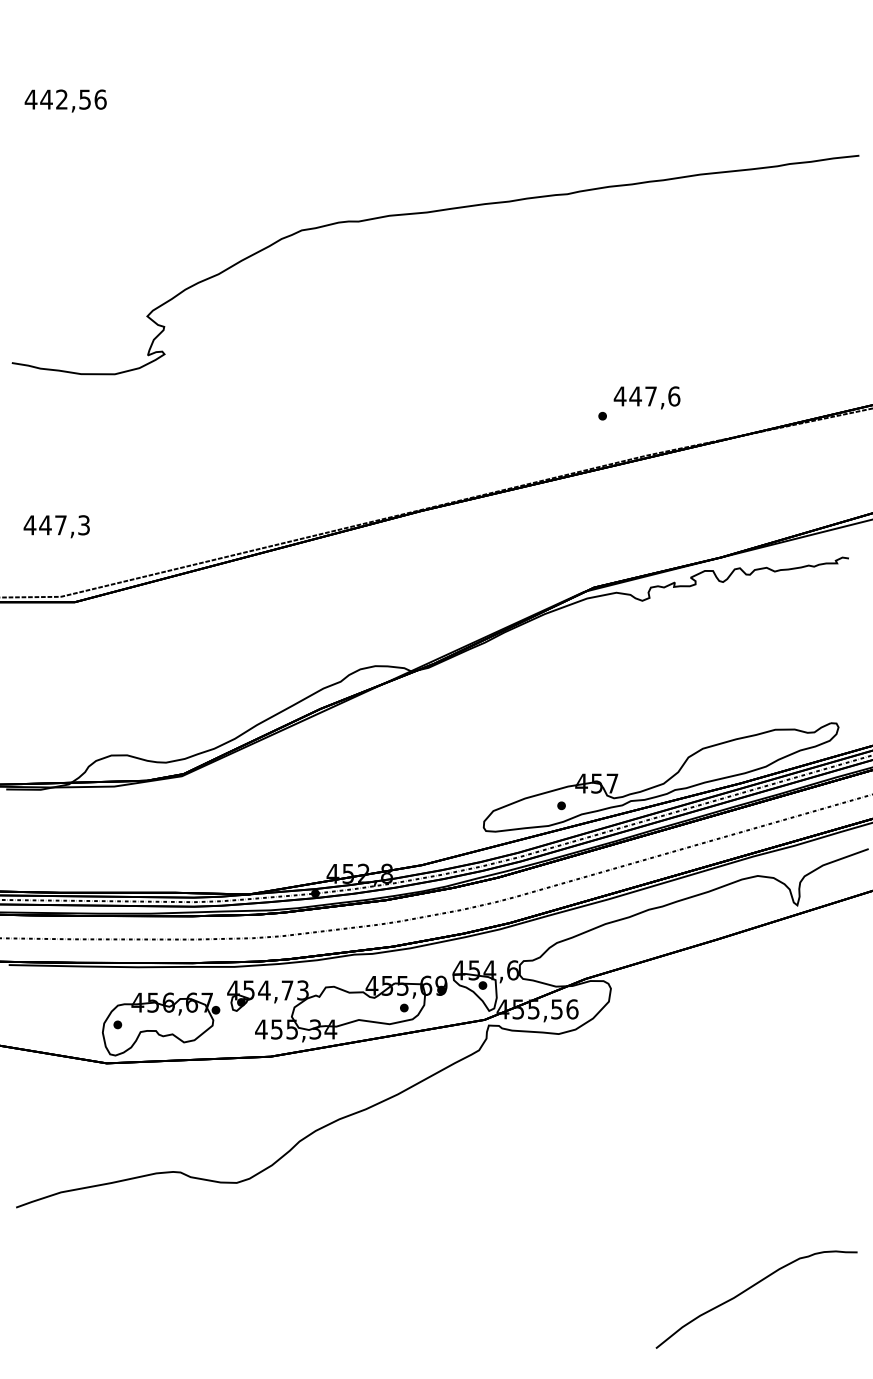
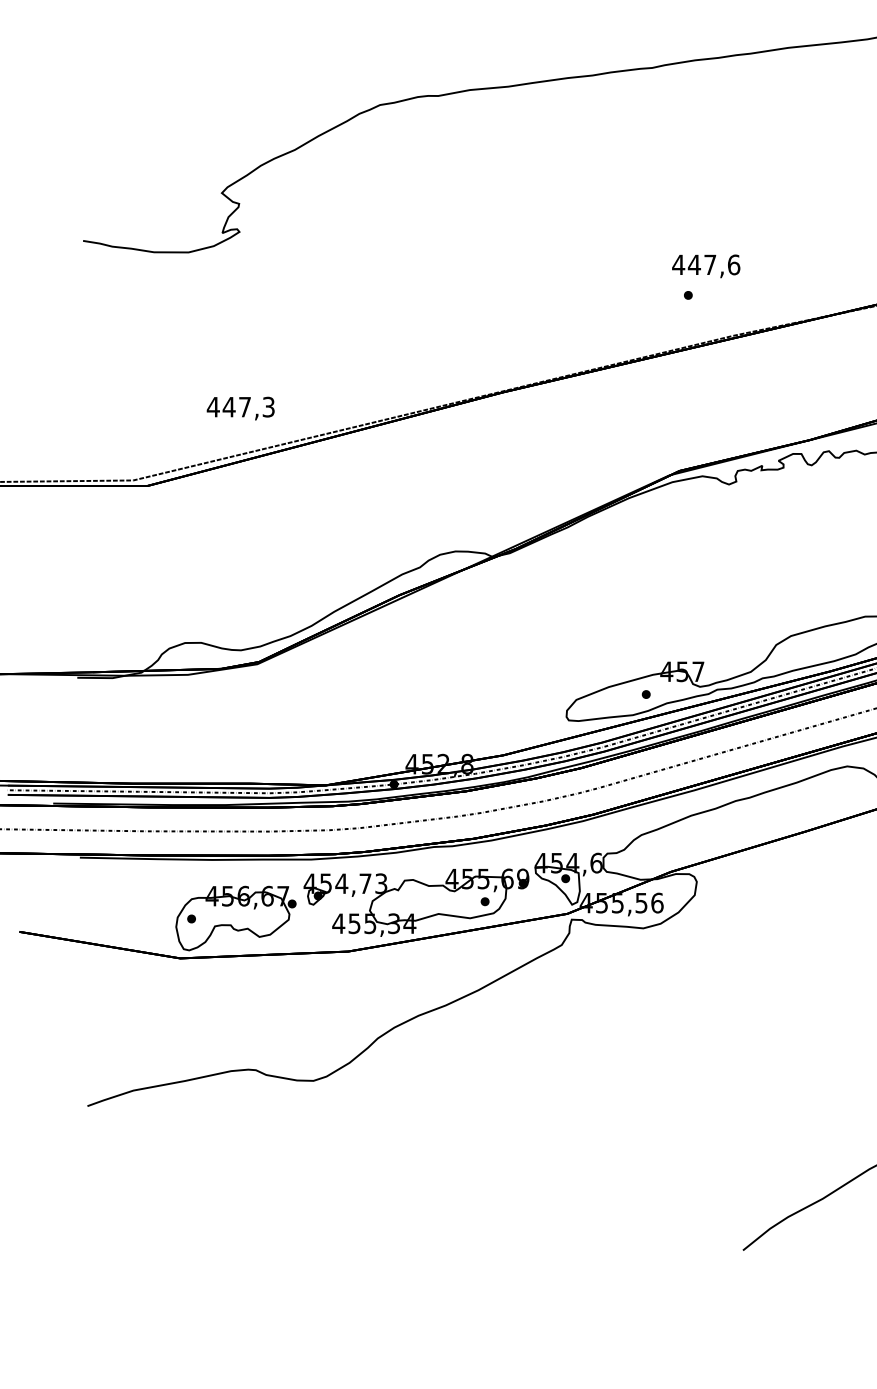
text: (646, 397) -> (705, 265), moved
text: (56, 526) -> (240, 408), moved

